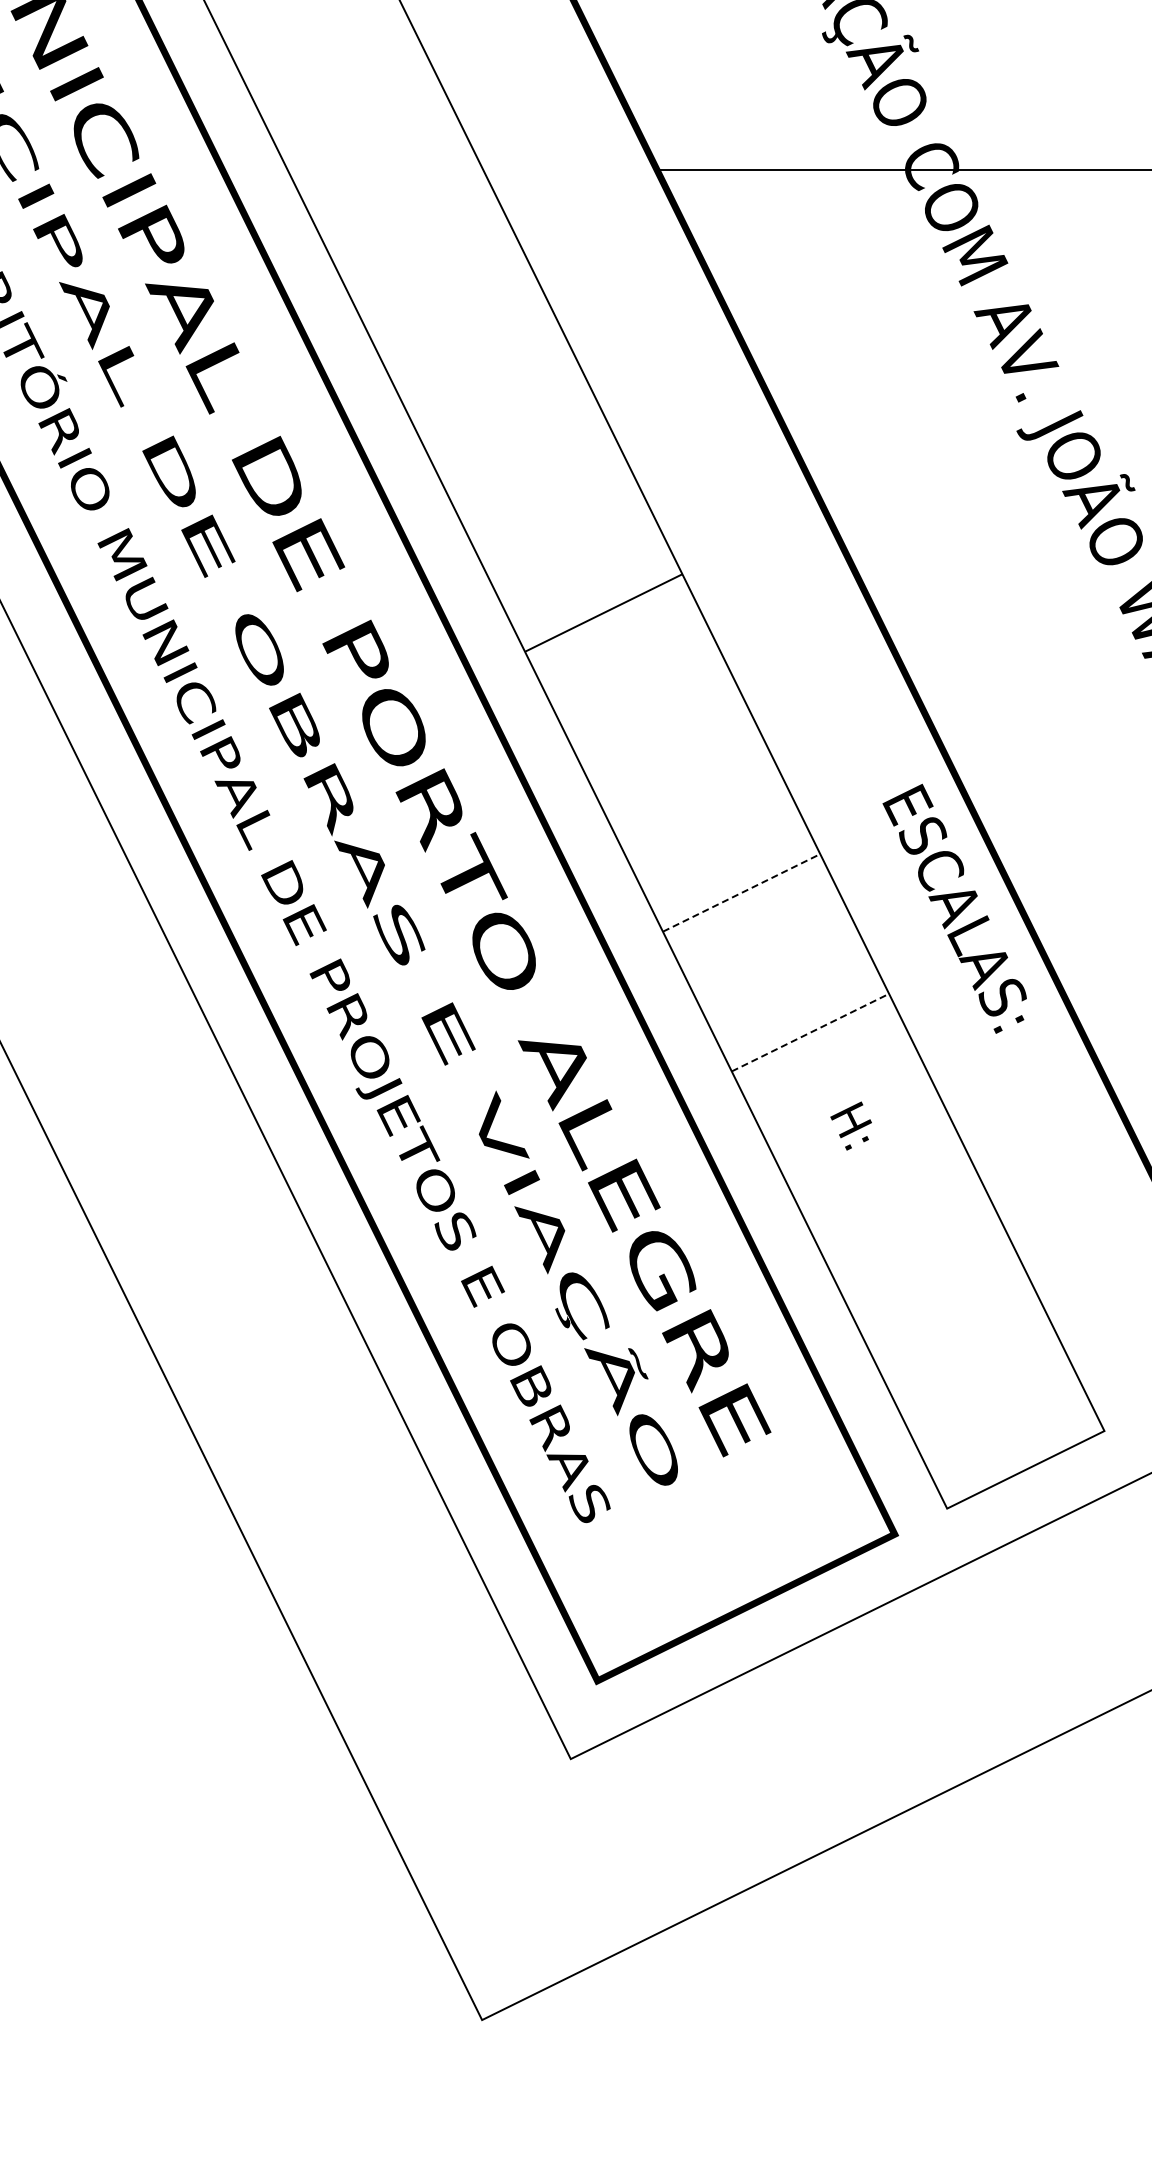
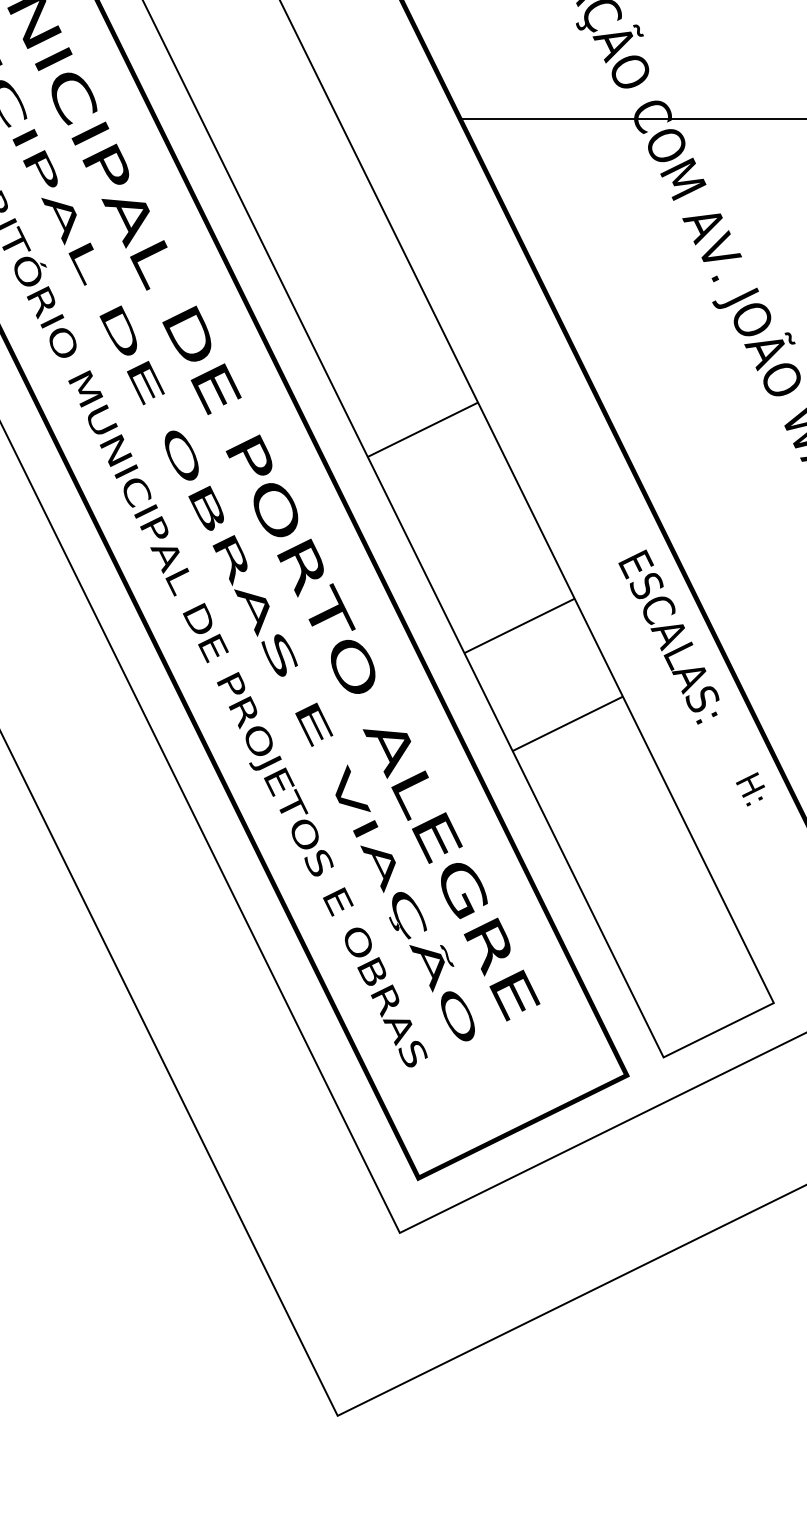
line: (741, 892) -> (519, 625), dashed -> solid
line: (810, 1032) -> (567, 723), dashed -> solid
text: (850, 1125) -> (750, 788), moved

